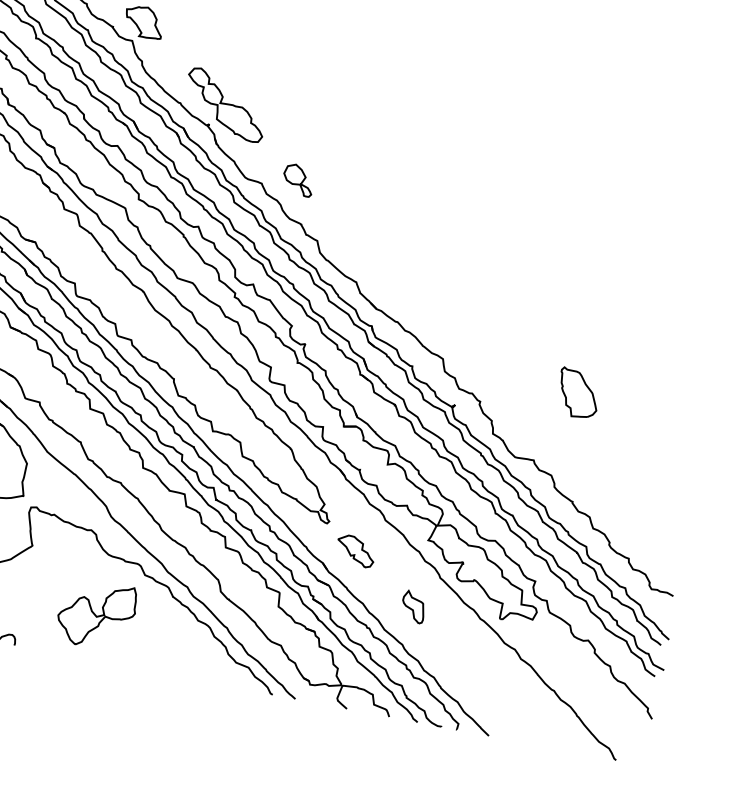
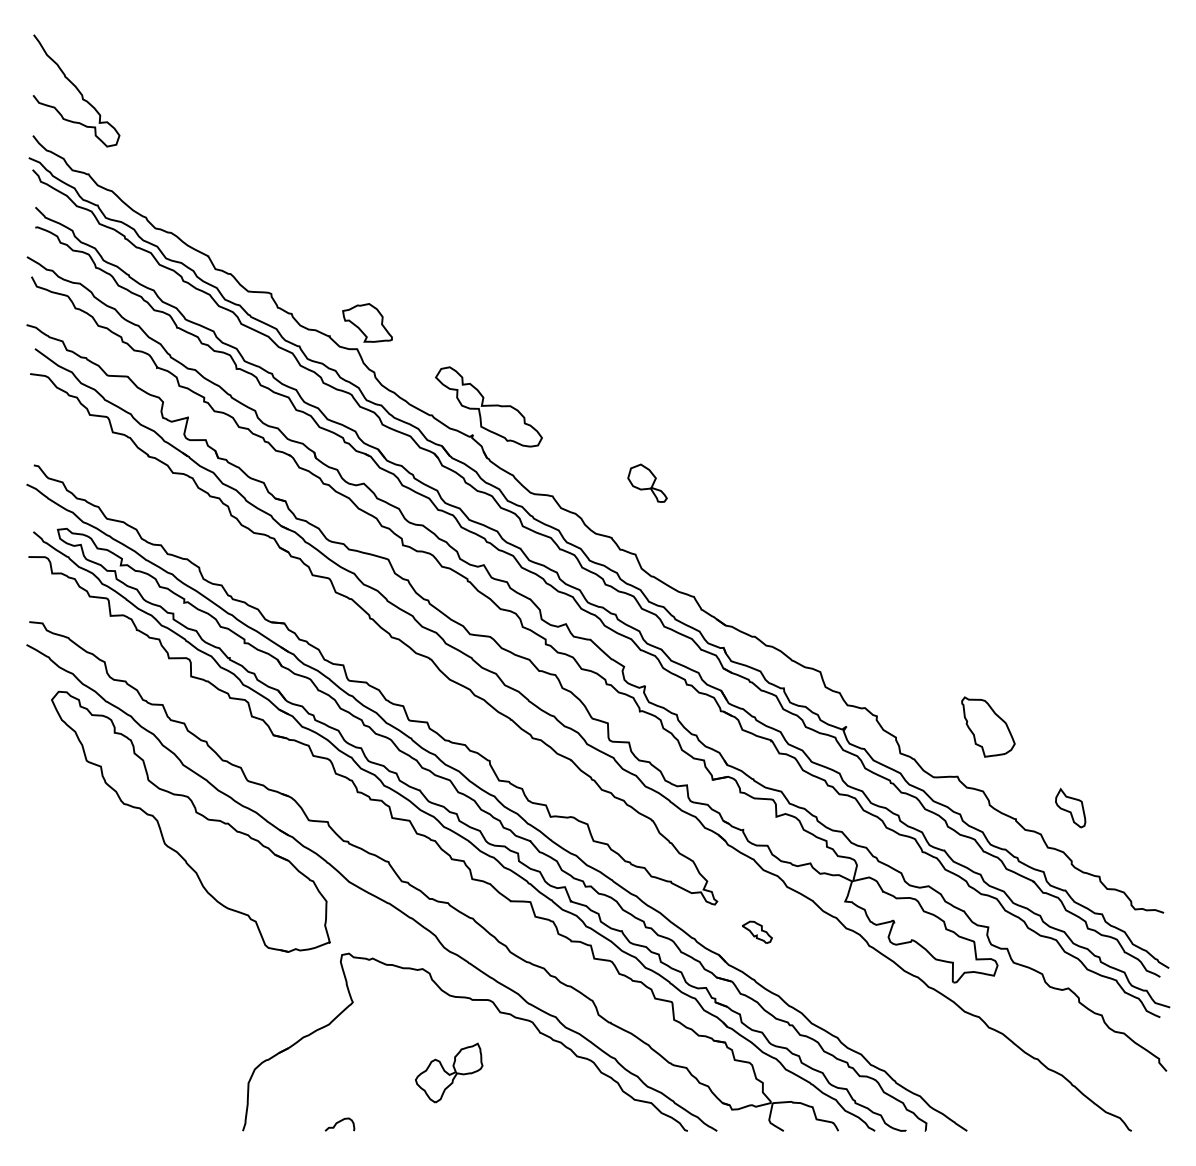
part: (298, 179) -> (647, 482), moved
part: (578, 393) -> (988, 726), moved
part: (355, 551) -> (757, 932), size x0.6
part: (413, 606) -> (1070, 807), moved
part: (96, 614) -> (448, 1072), size x0.7

